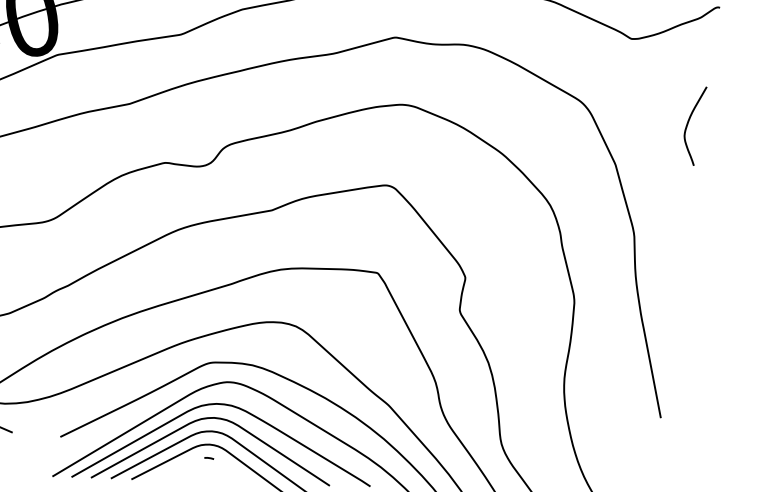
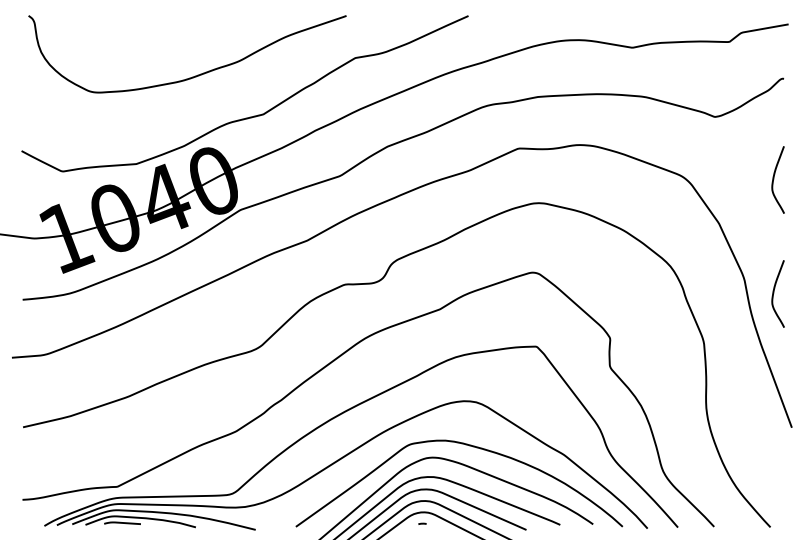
curve: (666, 257) -> (774, 293), added

